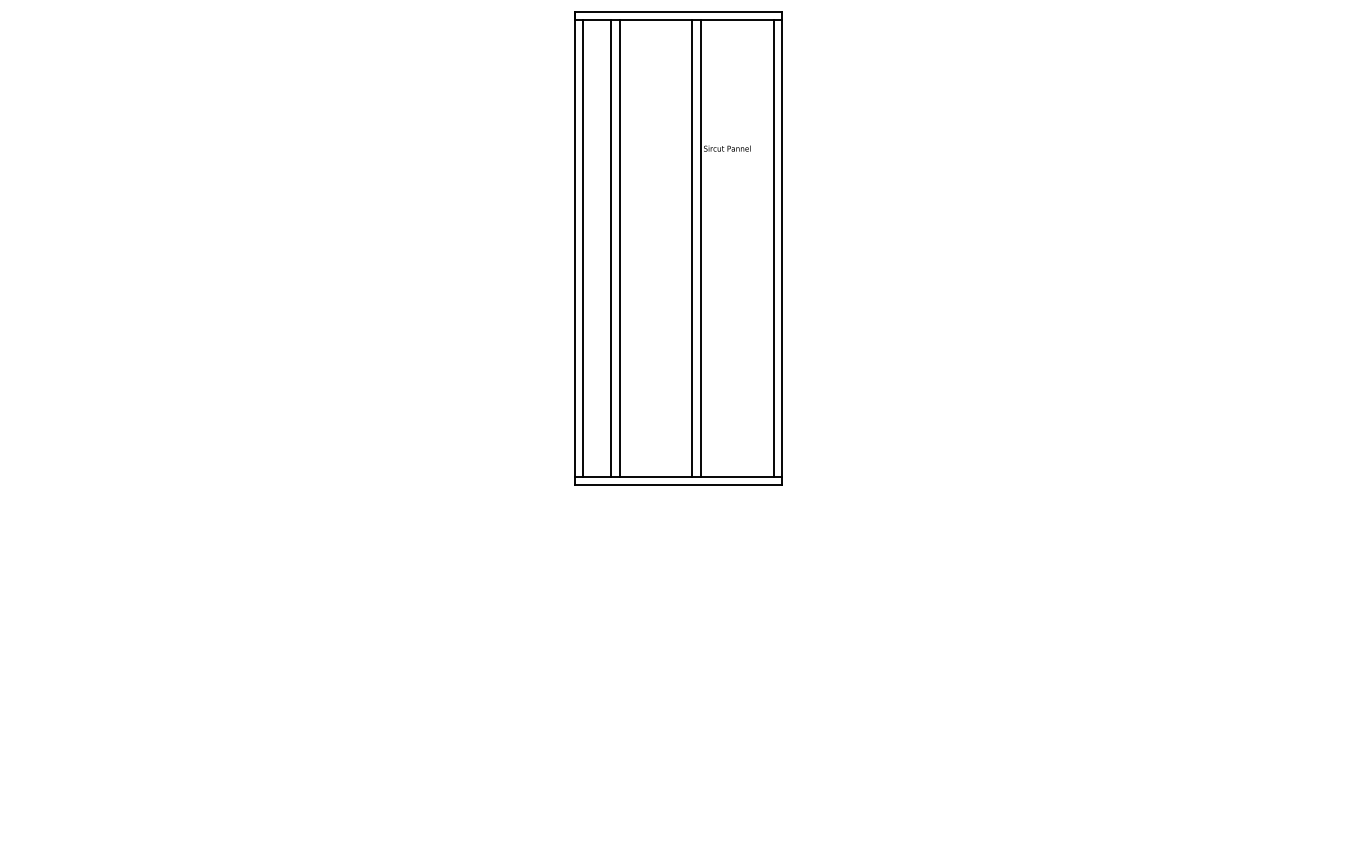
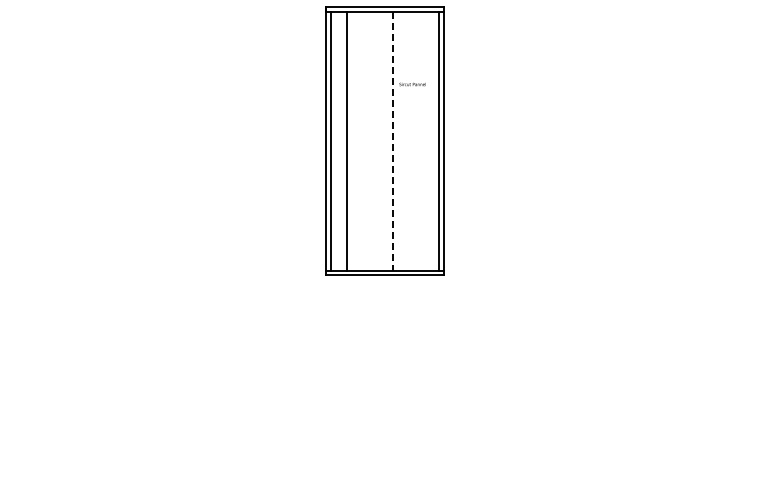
line: (619, 247) -> (351, 140), removed
line: (700, 247) -> (397, 140), removed
line: (691, 249) -> (392, 141), solid -> dashed

